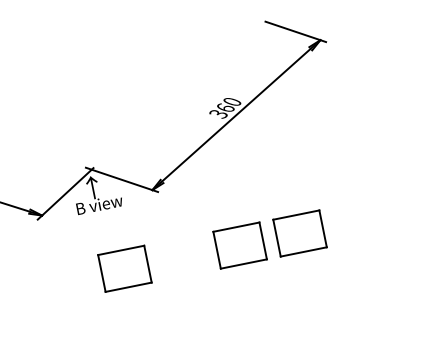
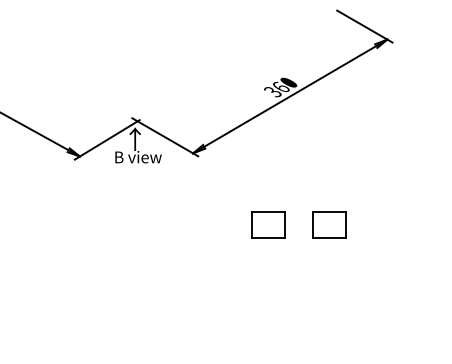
part: (300, 232) -> (329, 224), size x0.7
part: (240, 244) -> (268, 224), size x0.7
part: (124, 268) -> (150, 224), removed

